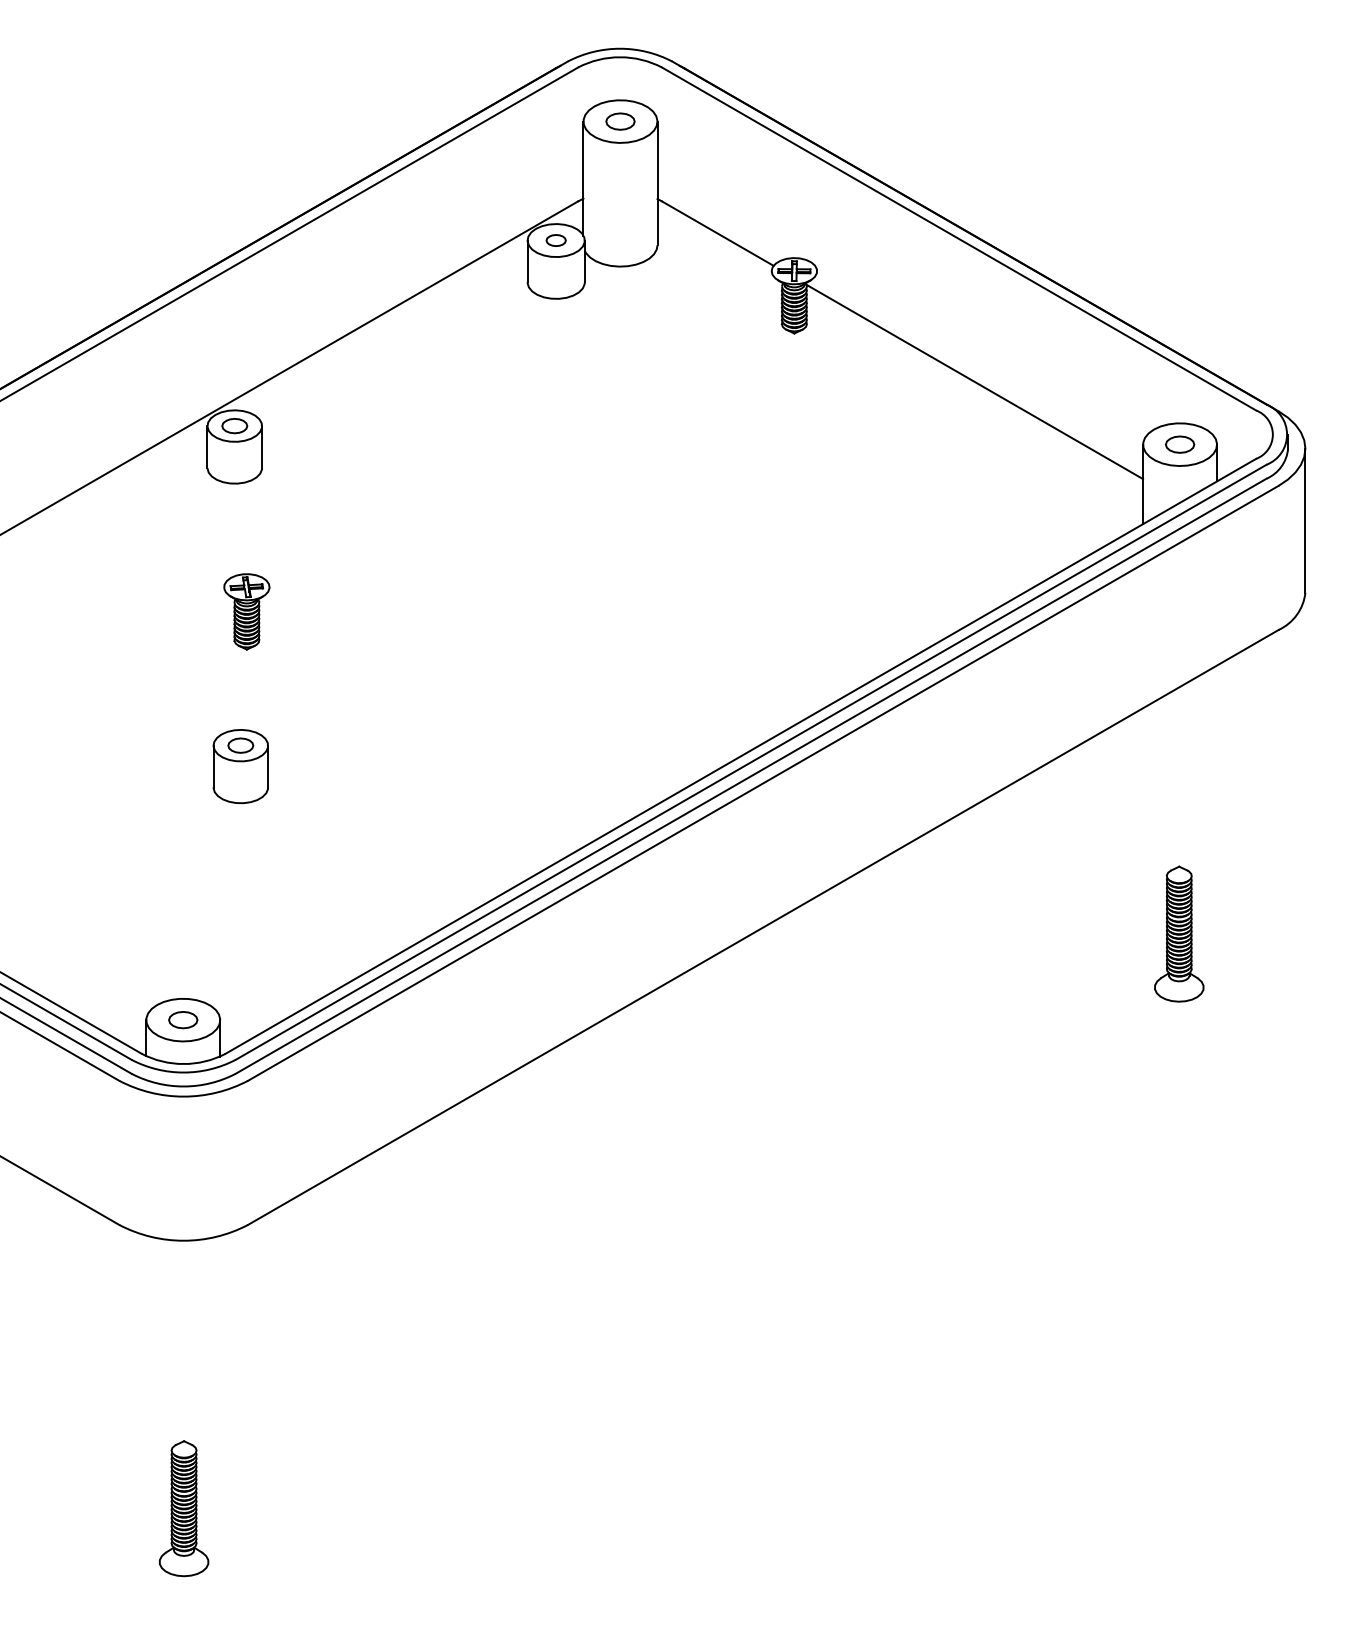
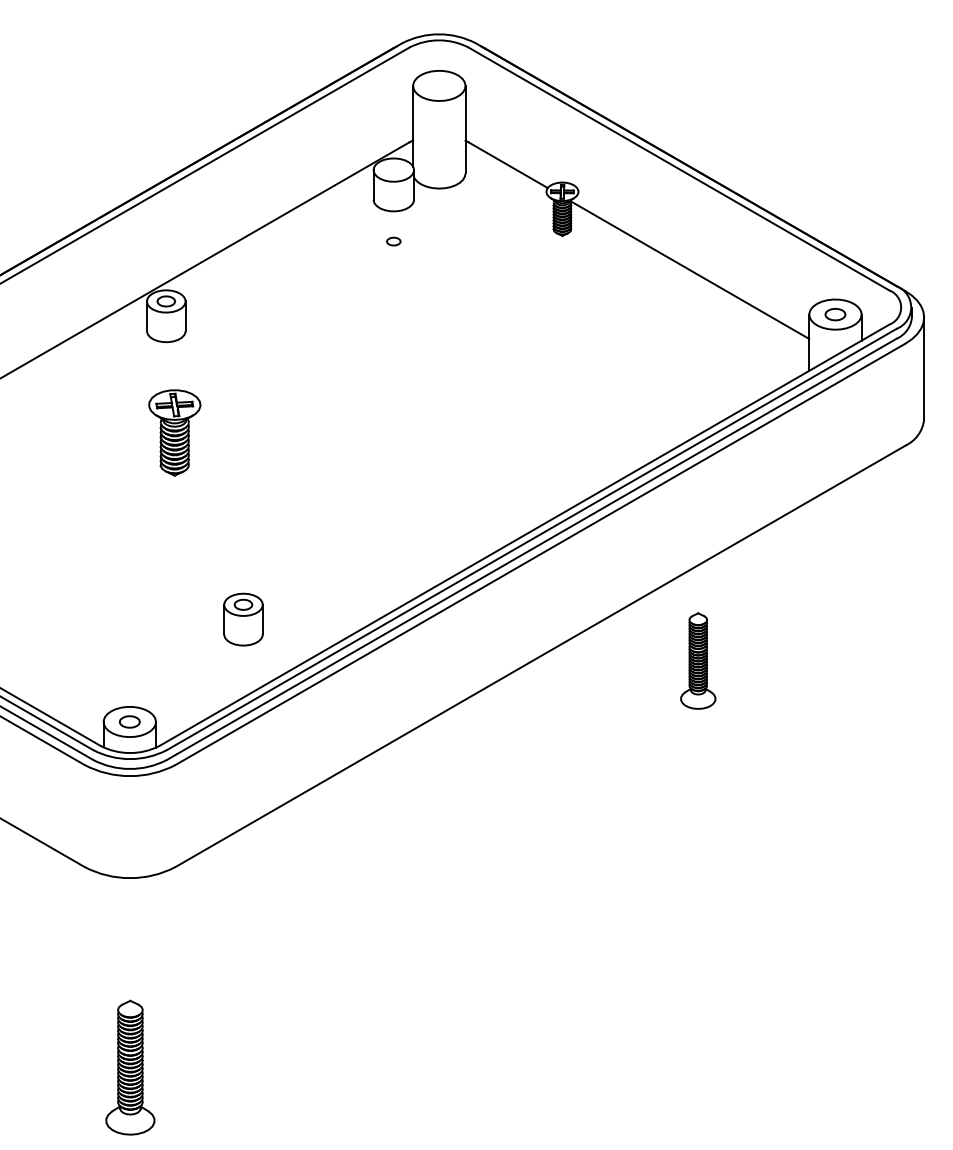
part: (620, 121) -> (439, 85), removed
part: (555, 240) -> (393, 241), moved
part: (246, 611) -> (174, 432), size x1.6
part: (240, 766) -> (243, 619), moved
part: (1179, 933) -> (698, 660), moved
part: (183, 1508) -> (129, 1067), size x1.4

